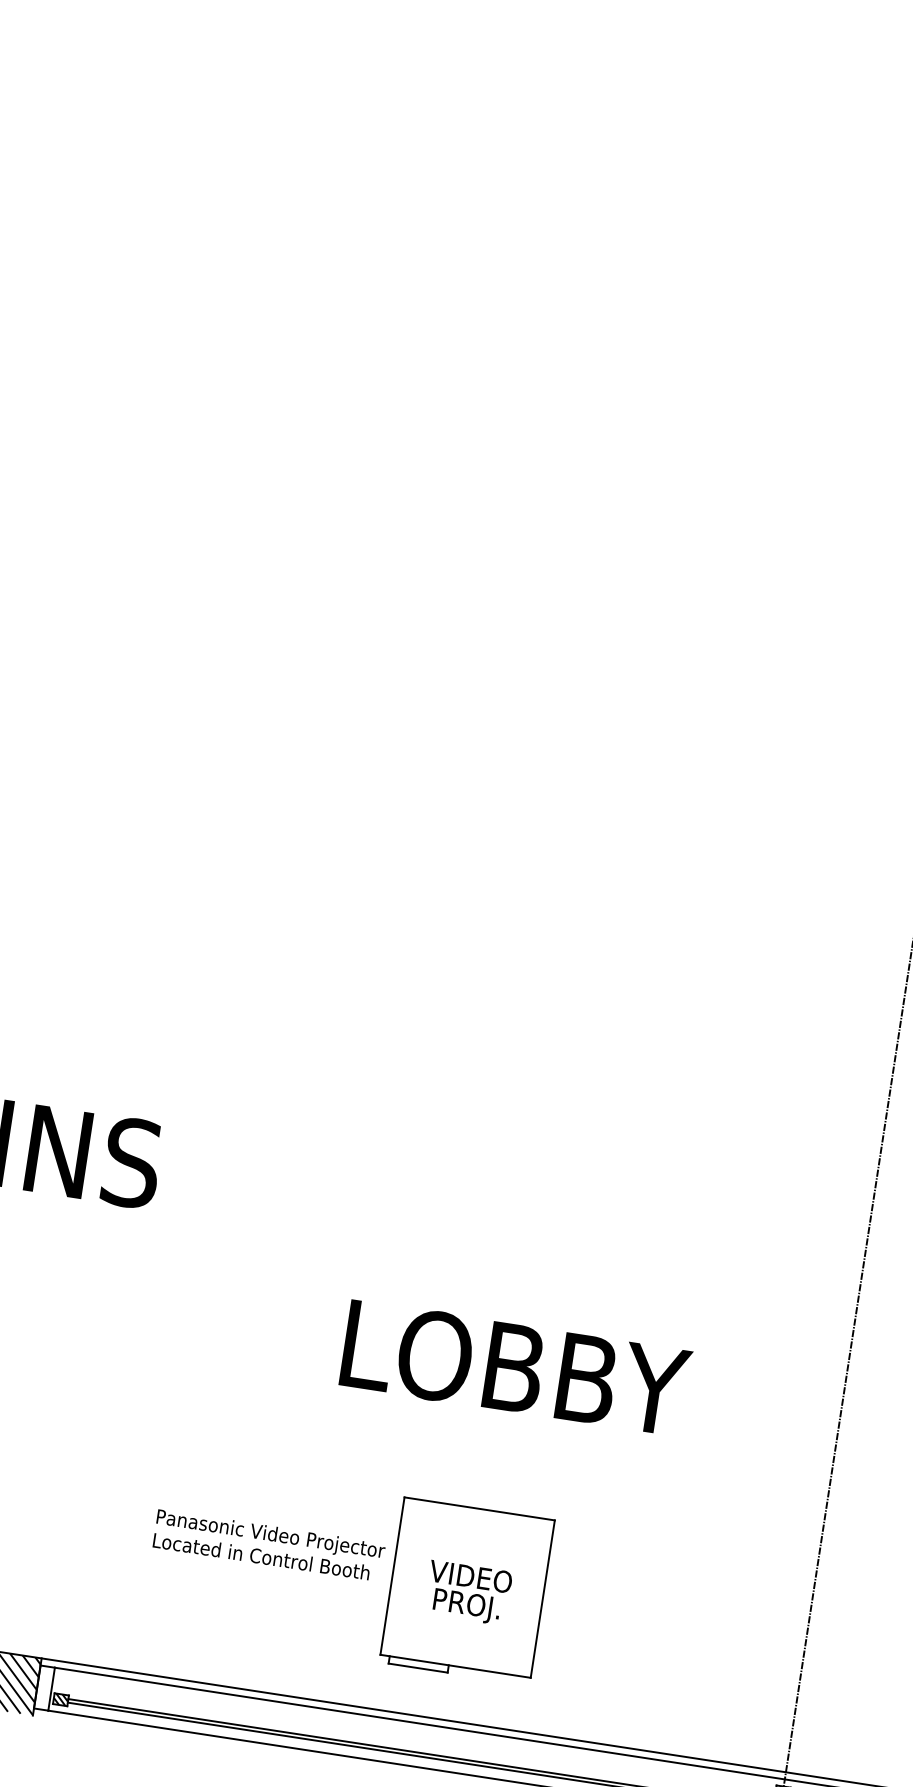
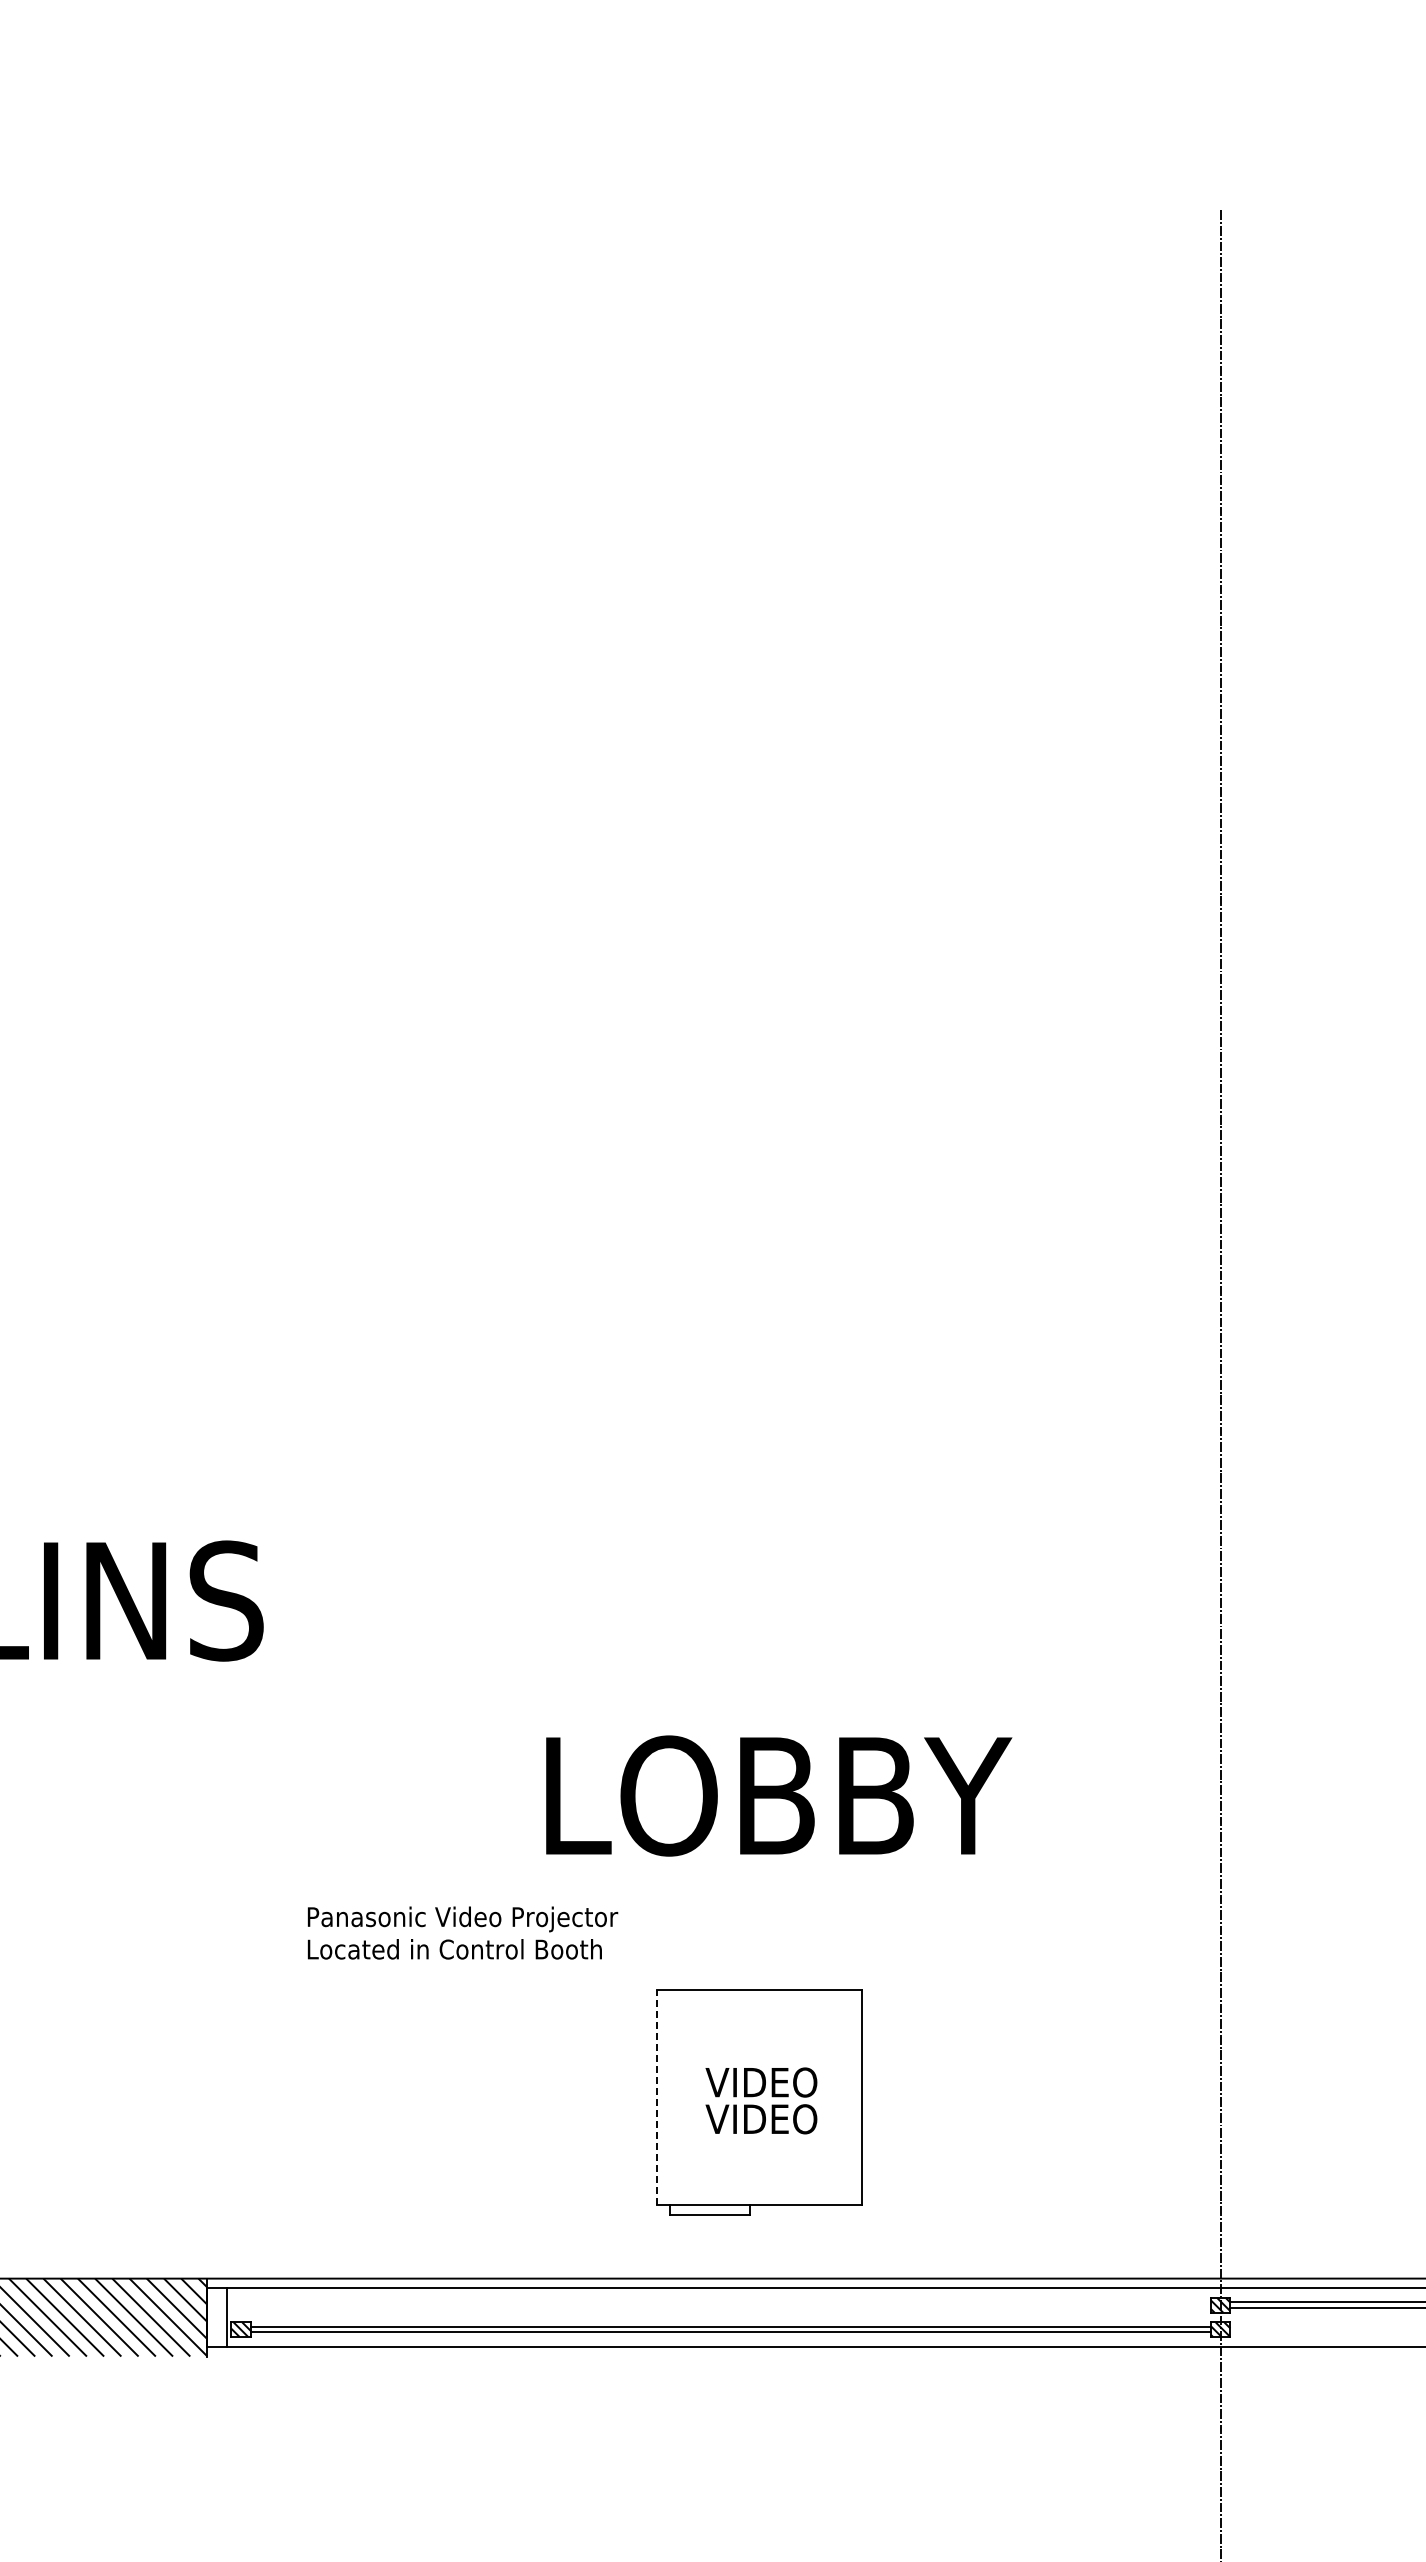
text: (269, 1545) -> (462, 1932), moved
line: (392, 1576) -> (657, 2097), solid -> dashed
text: (466, 1606) -> (761, 2122), PROJ. -> VIDEO

